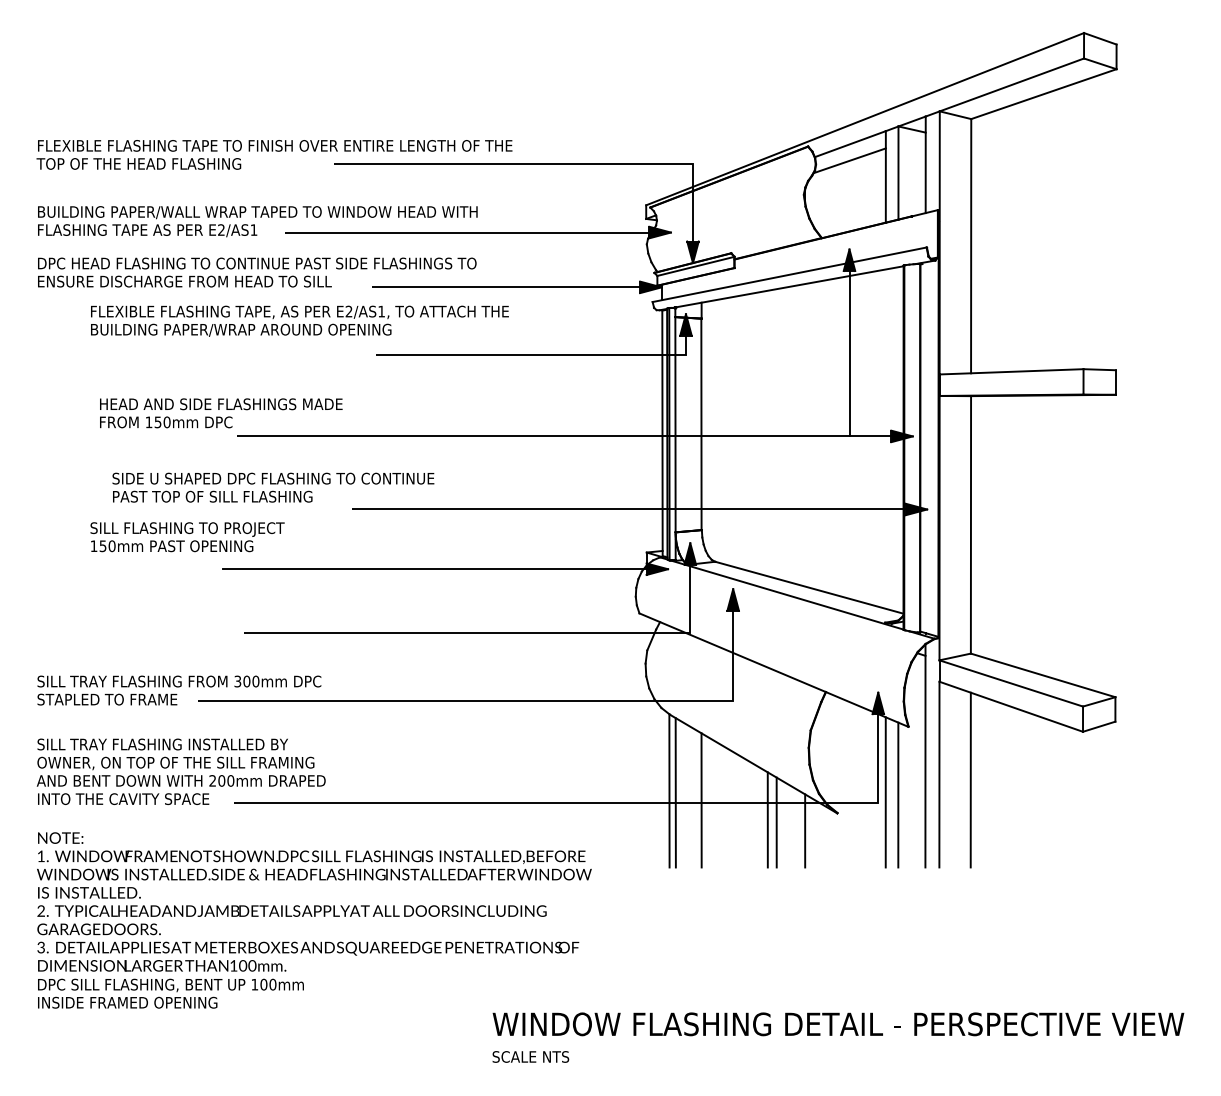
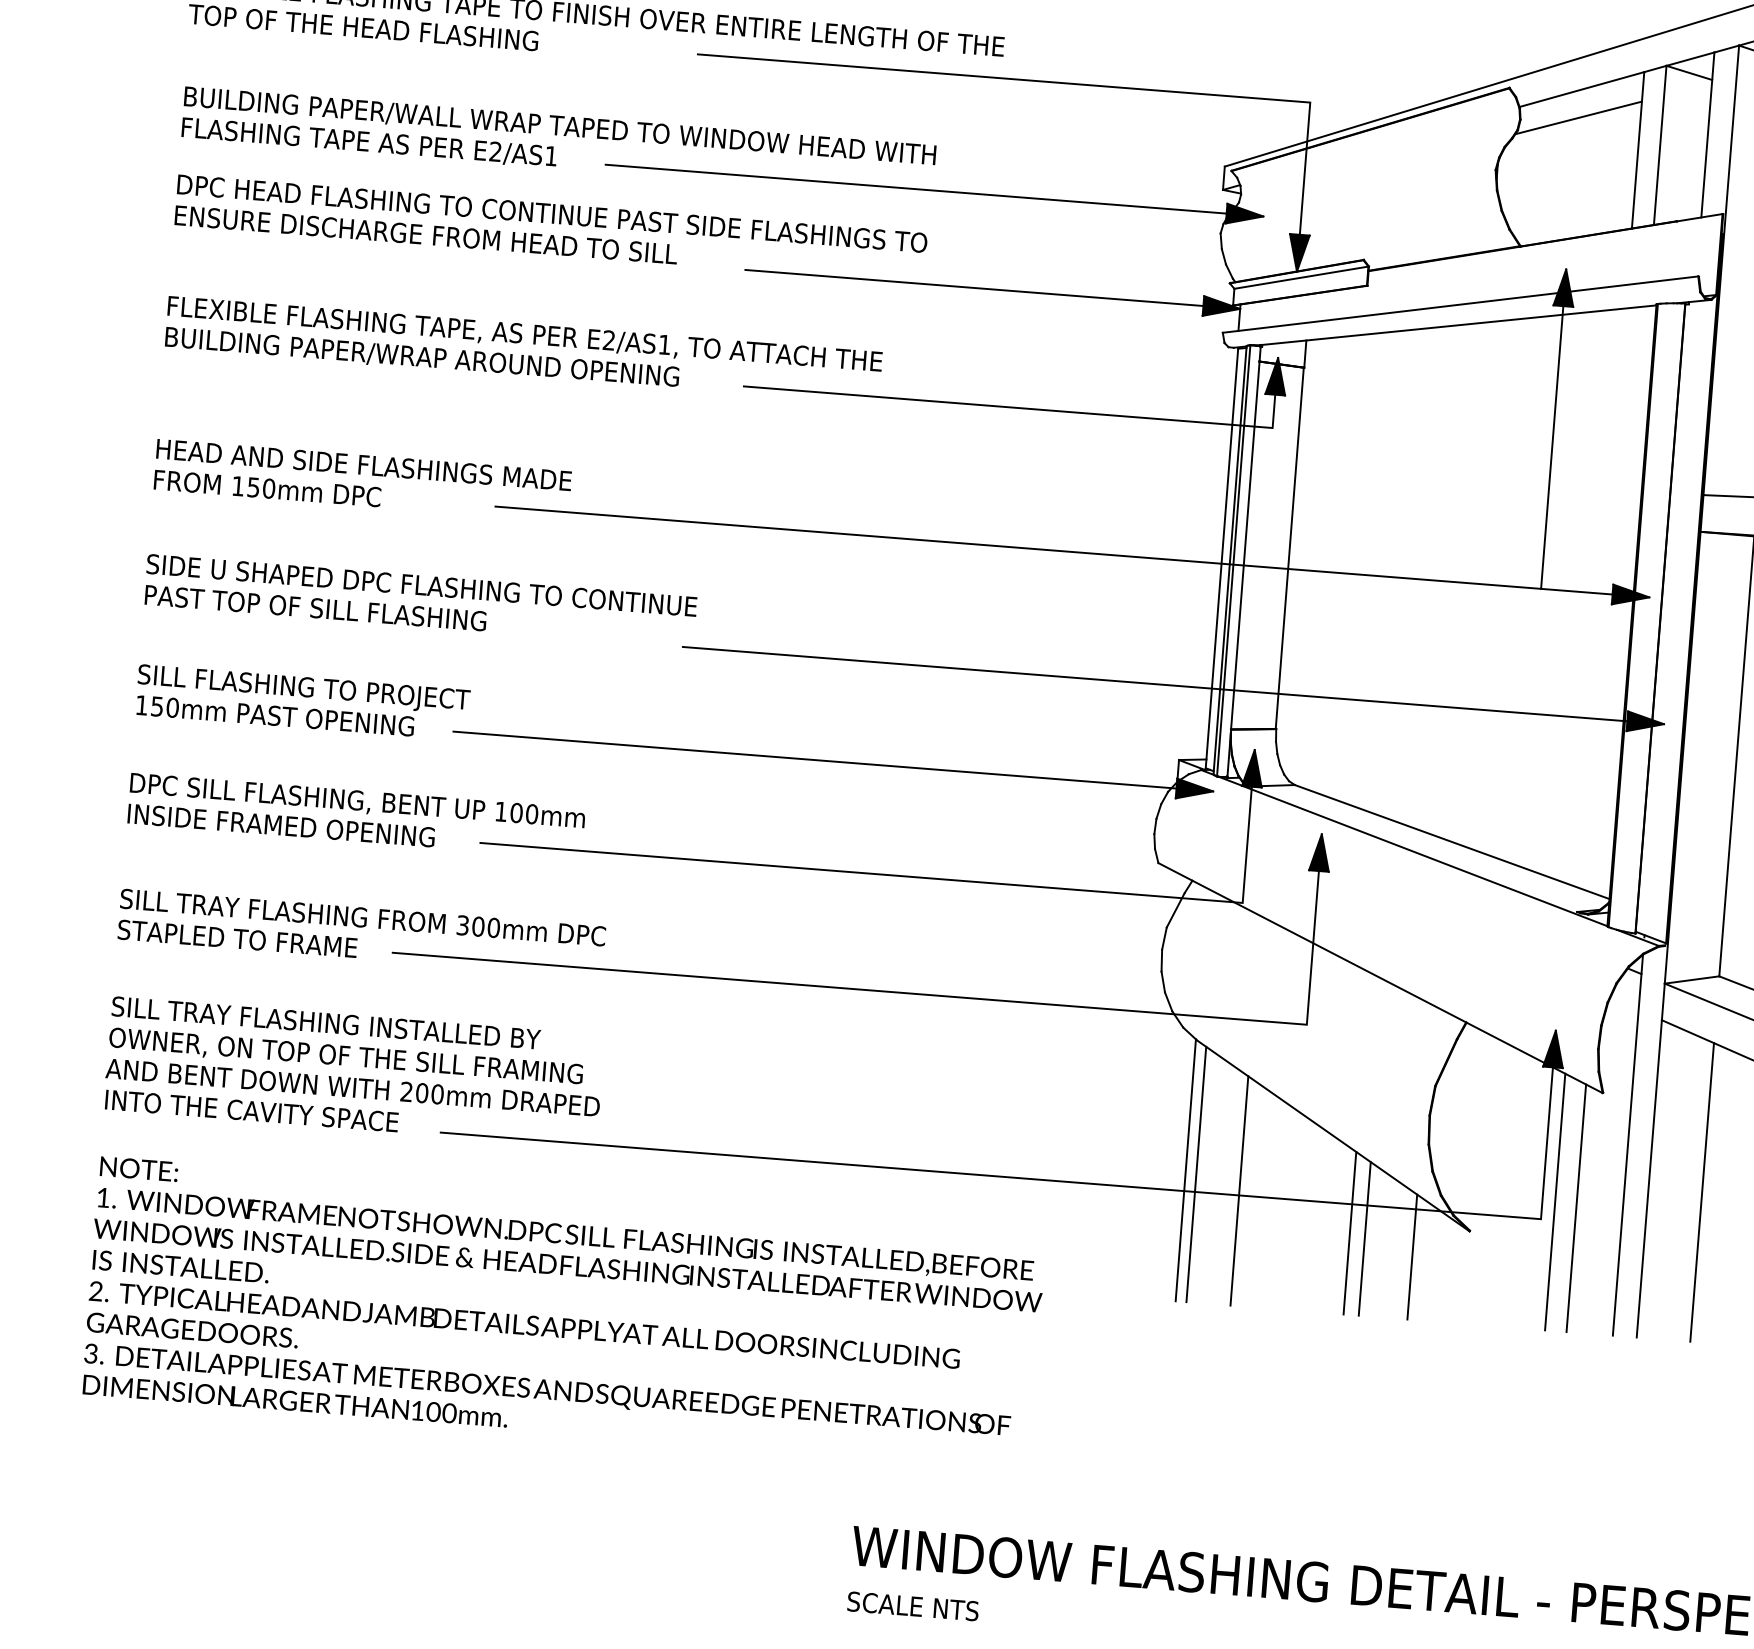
text: (299, 320) -> (523, 348), moved
text: (221, 413) -> (363, 480), moved
text: (273, 487) -> (420, 600), moved
text: (187, 537) -> (302, 703), moved
text: (170, 993) -> (355, 815), moved

